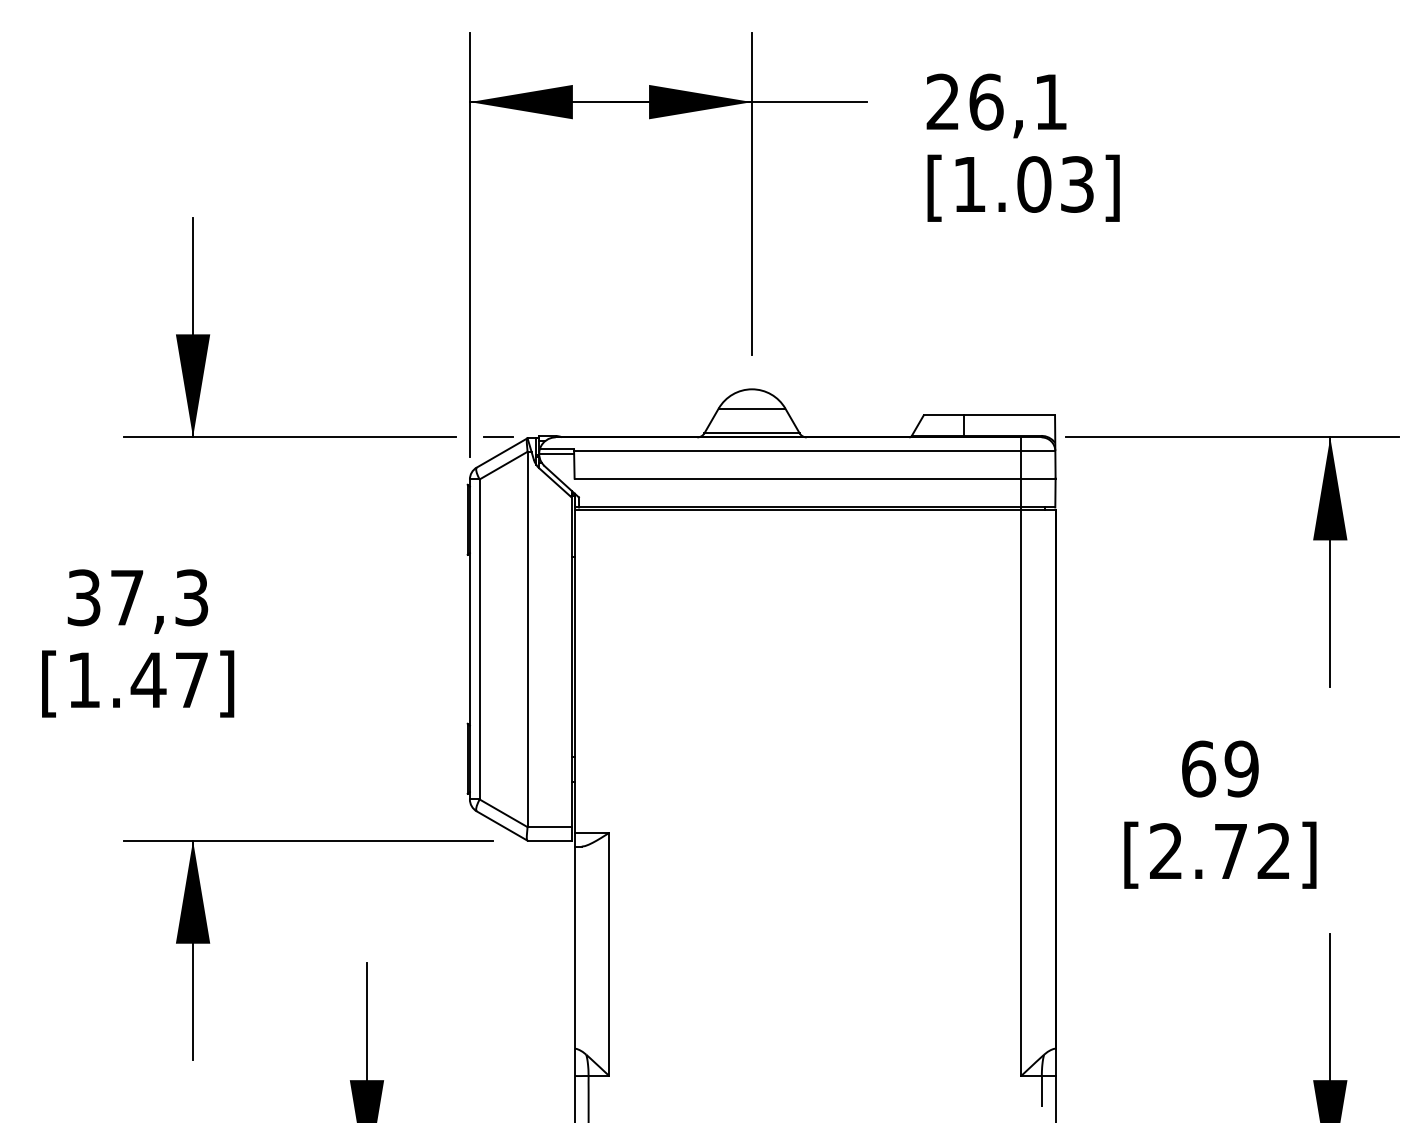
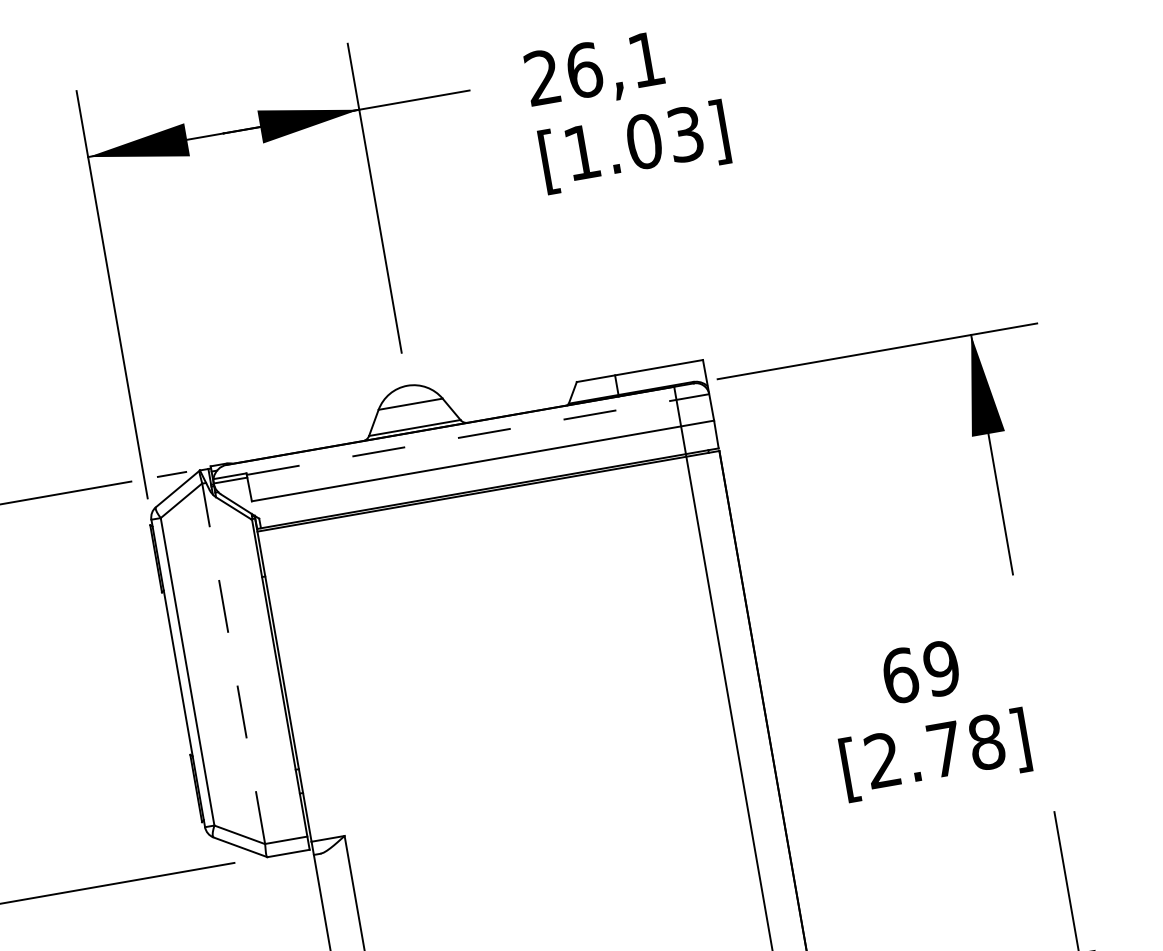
line: (814, 451) -> (477, 435), solid -> dashed
line: (527, 638) -> (233, 662), solid -> dashed
text: (1274, 851) -> (987, 742), [2.72] -> [2.78]

